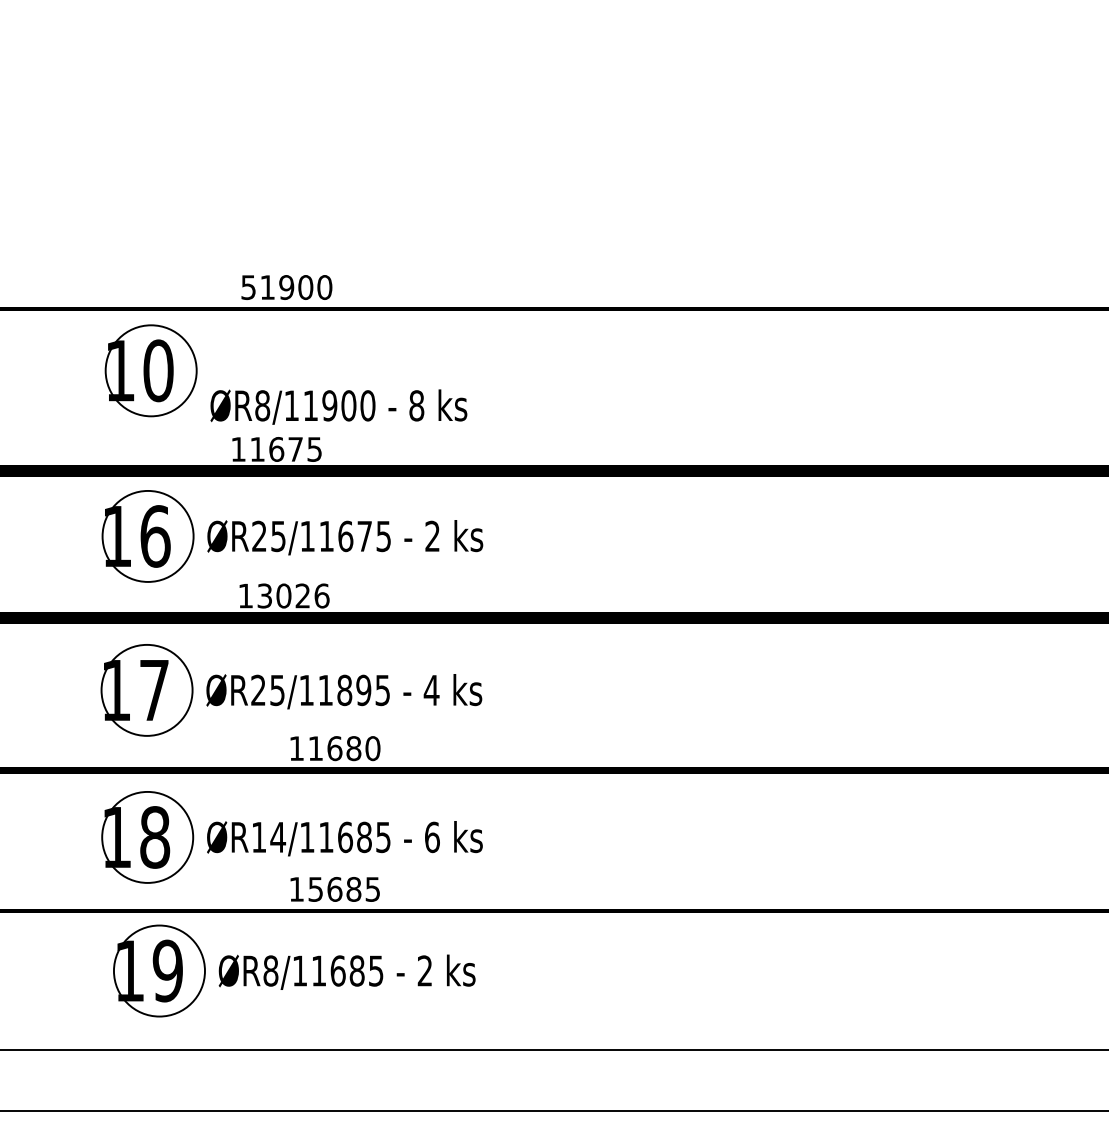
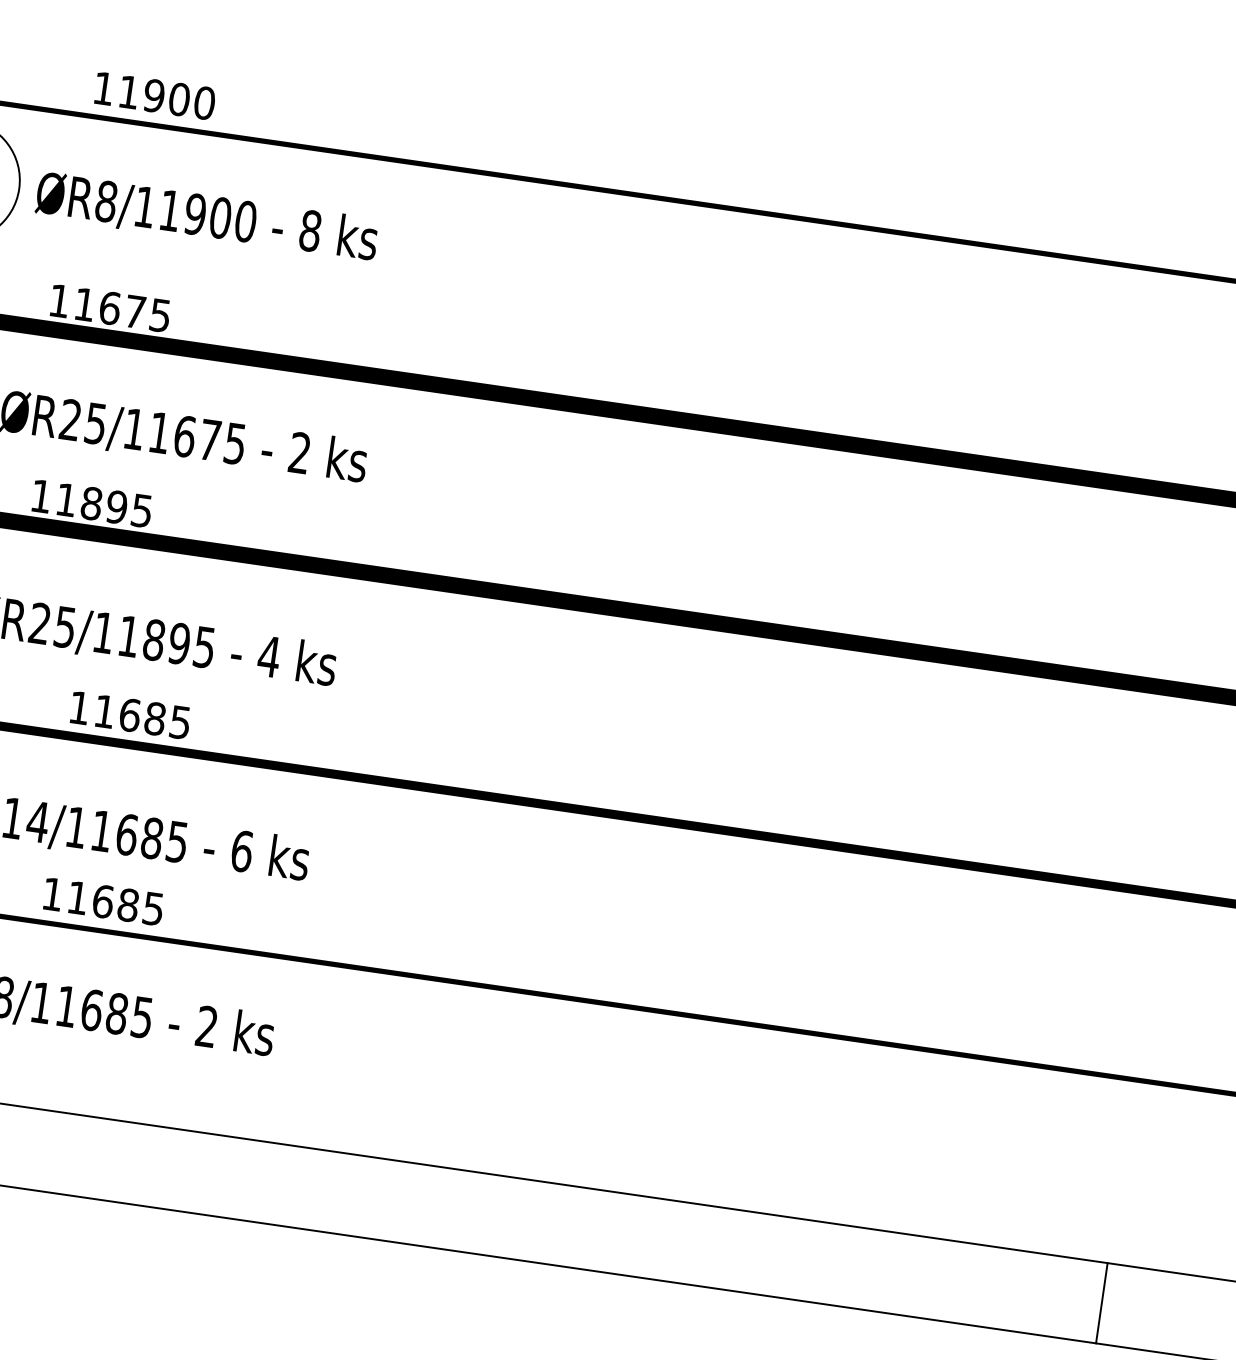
text: (248, 287) -> (103, 88), 51900 -> 11900
text: (338, 406) -> (206, 216), moved
text: (293, 595) -> (104, 504), 13026 -> 11895
text: (372, 748) -> (179, 722), 11680 -> 11685
text: (315, 889) -> (77, 898), 15685 -> 11685

